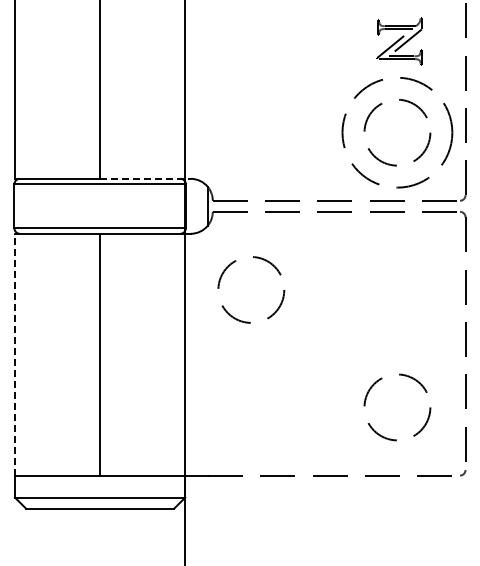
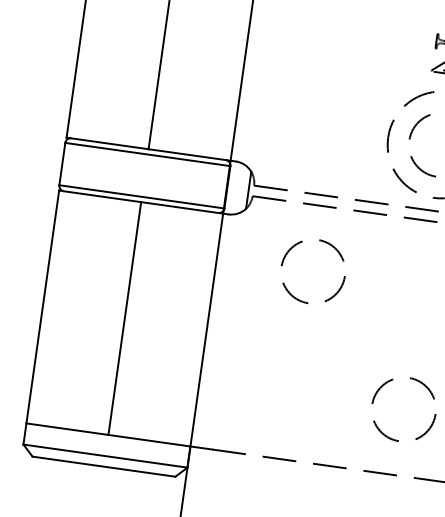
line: (145, 178) -> (192, 155), dashed -> solid
circle: (251, 289) -> (313, 271), moved
line: (14, 354) -> (42, 306), dashed -> solid

